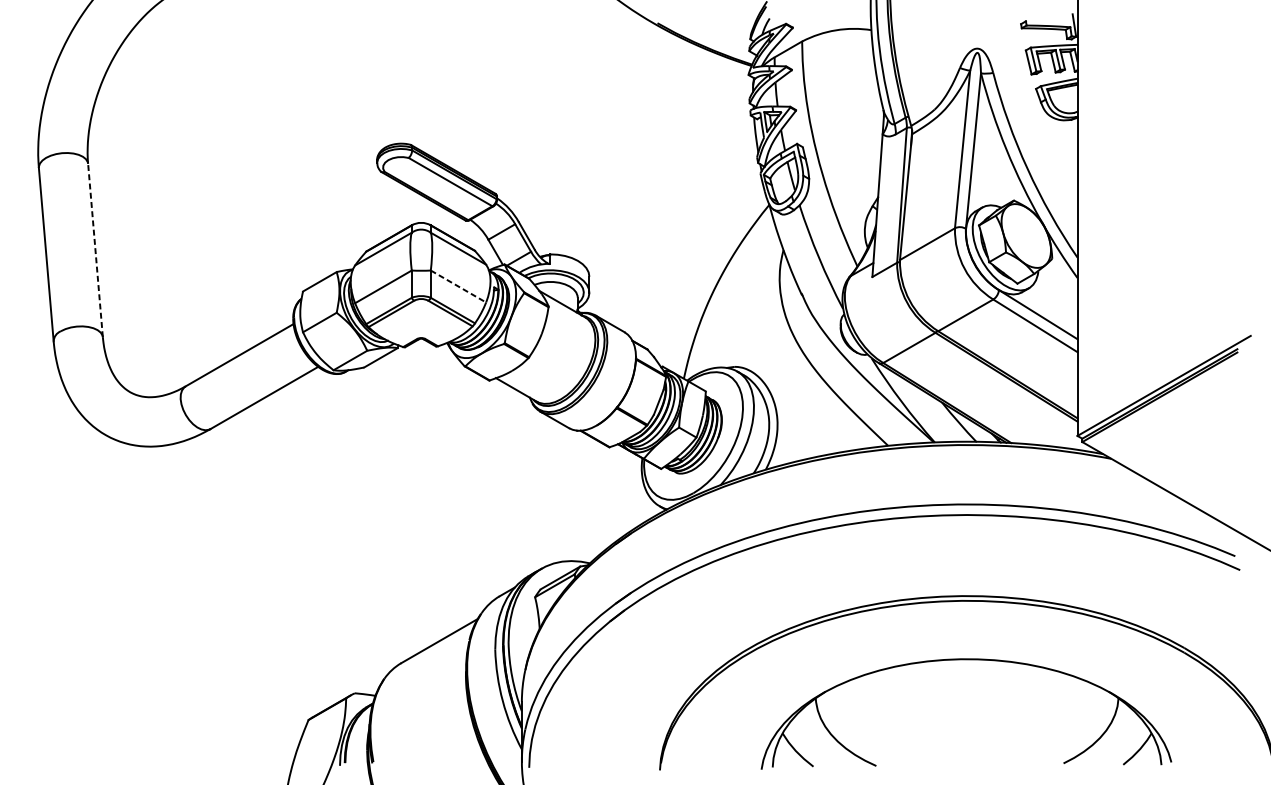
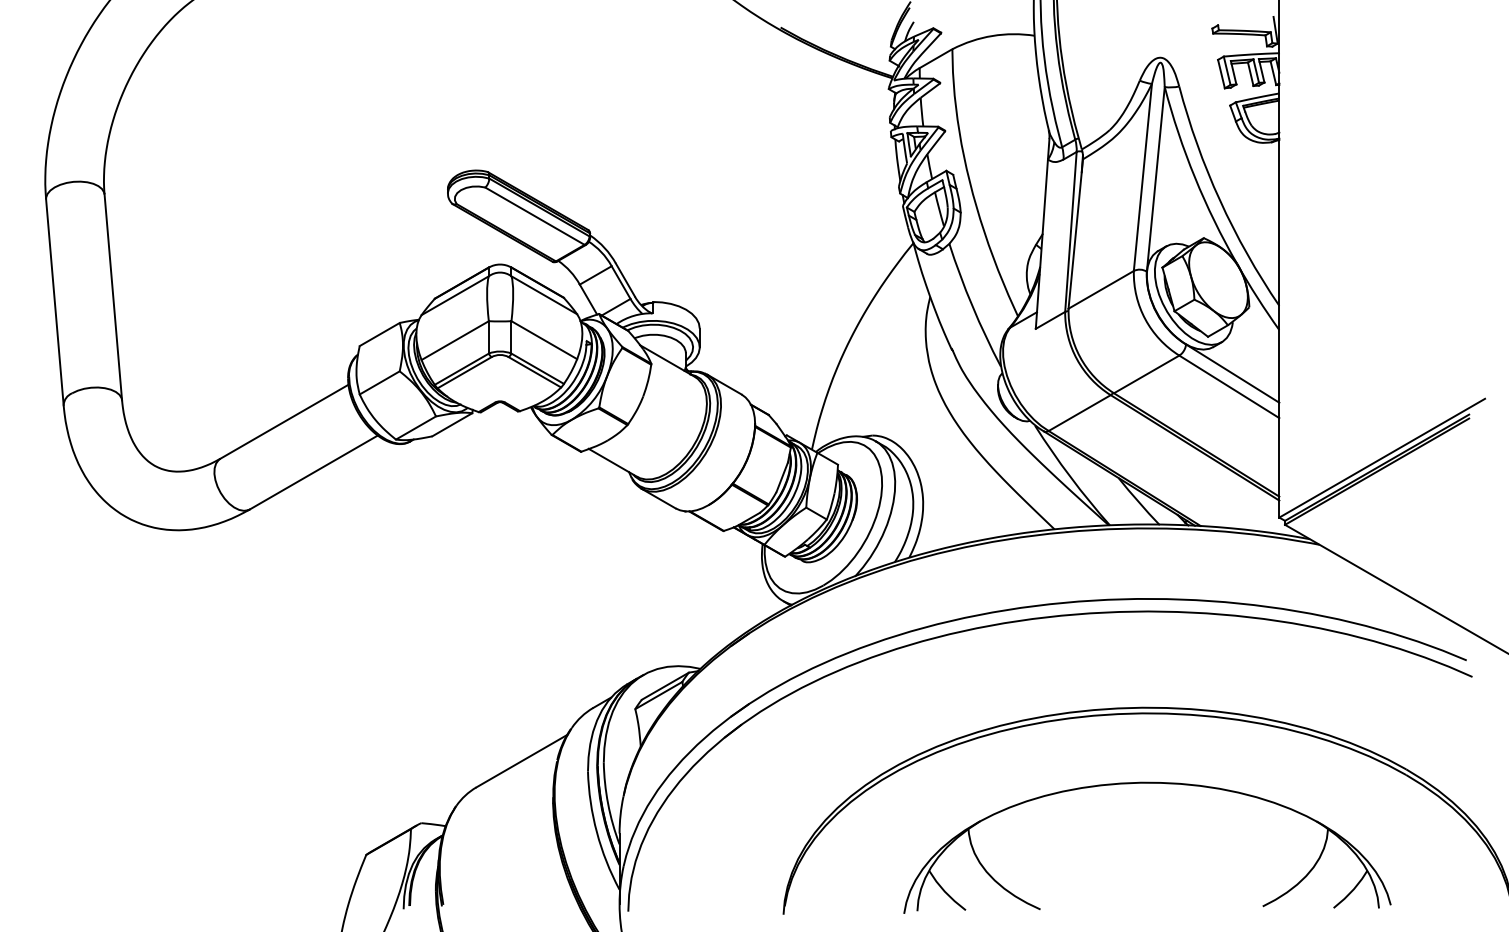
line: (95, 249) -> (113, 296), dashed -> solid
line: (458, 286) -> (544, 340), dashed -> solid

